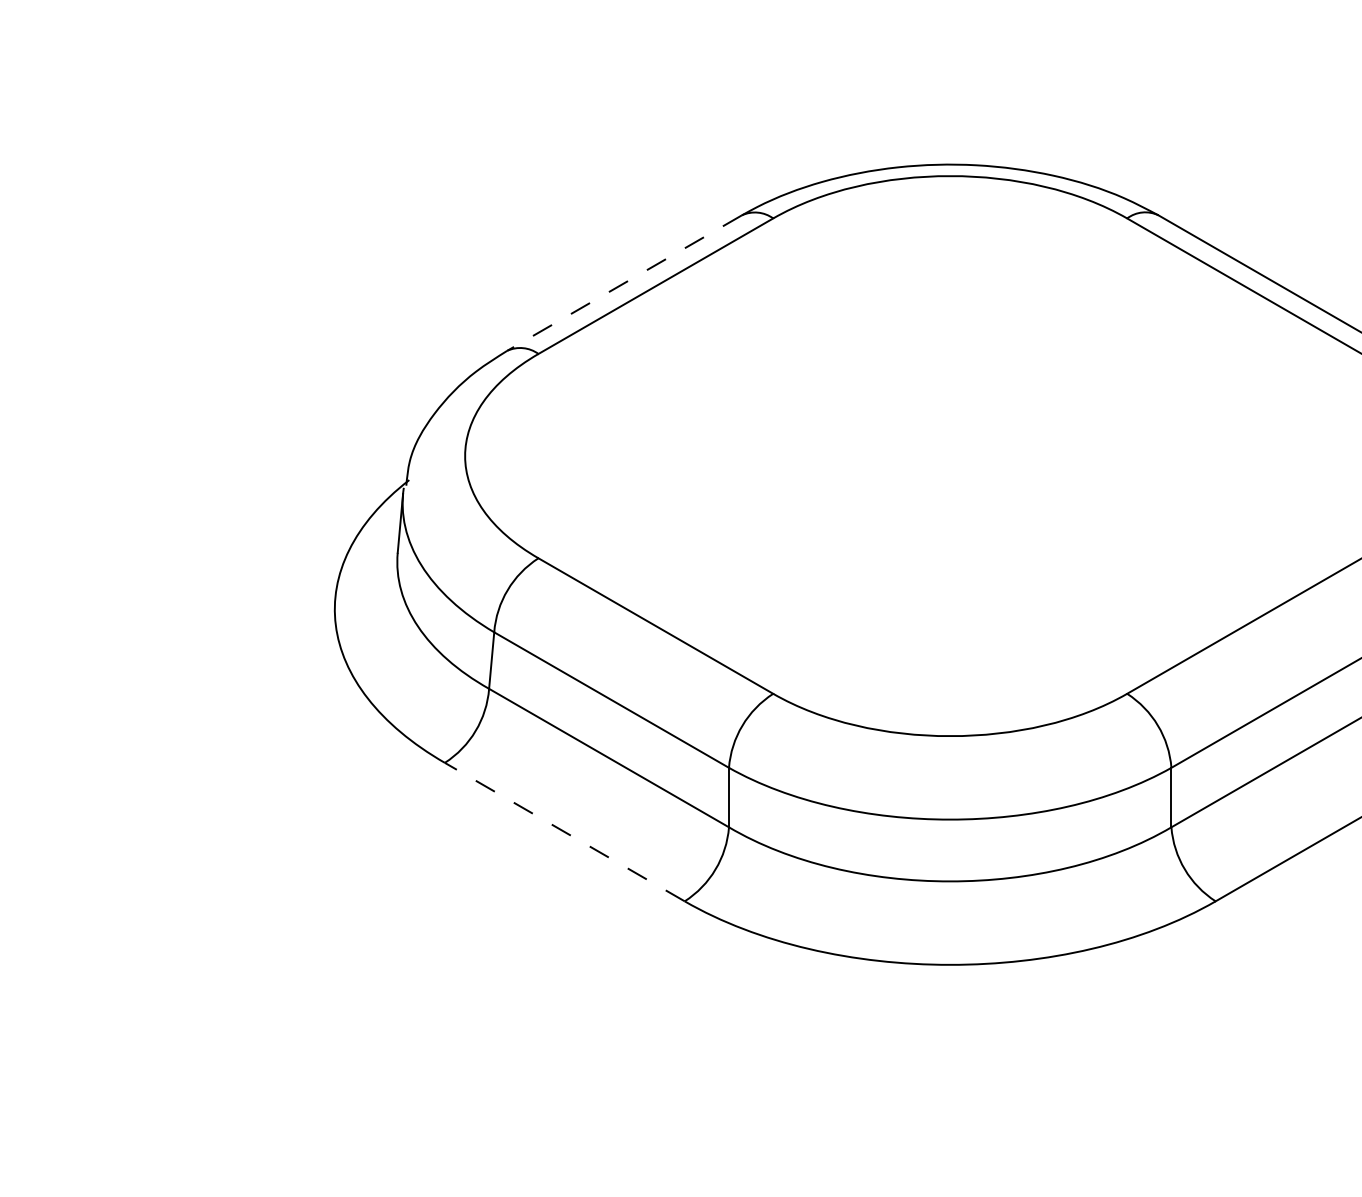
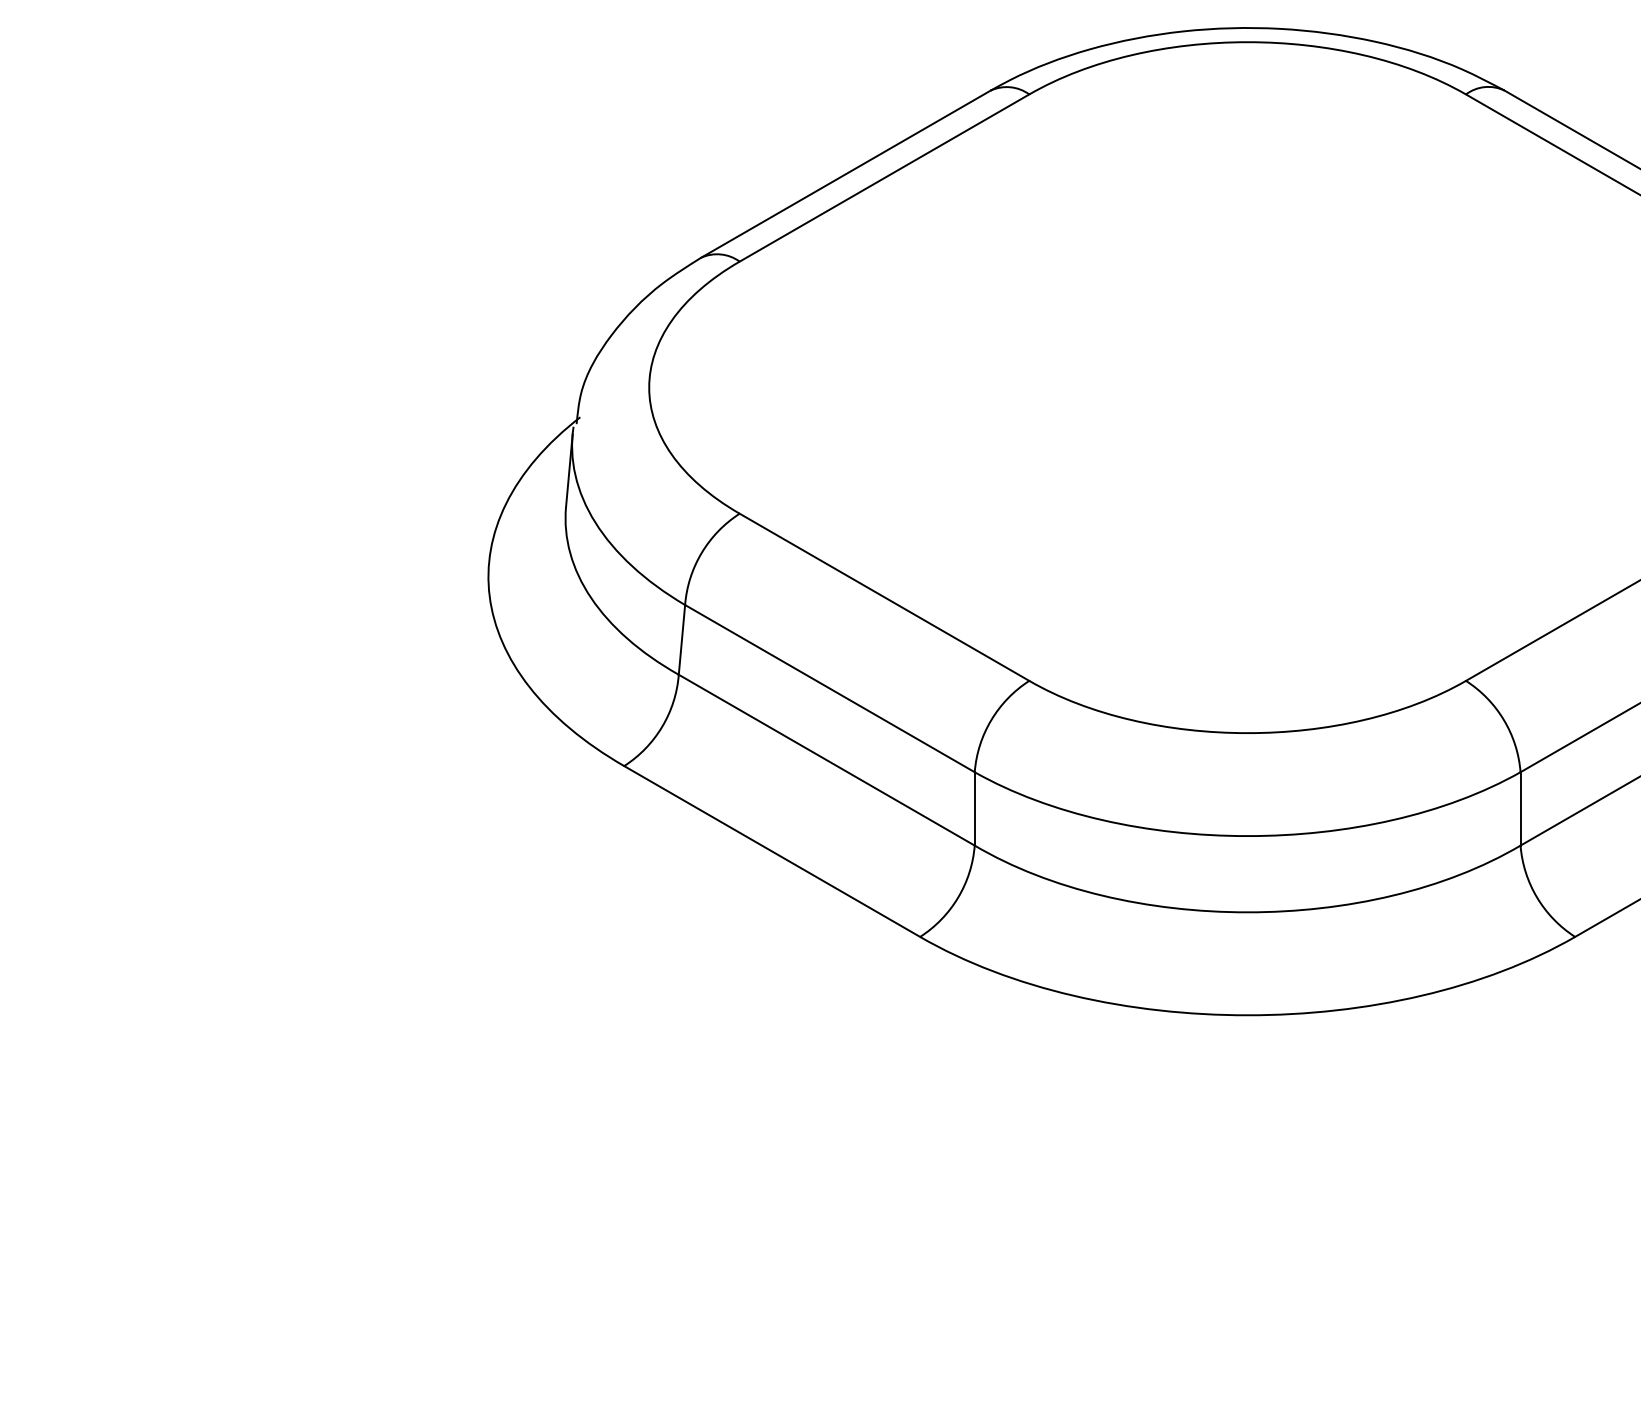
line: (624, 283) -> (845, 174), dashed -> solid
line: (564, 831) -> (771, 850), dashed -> solid

